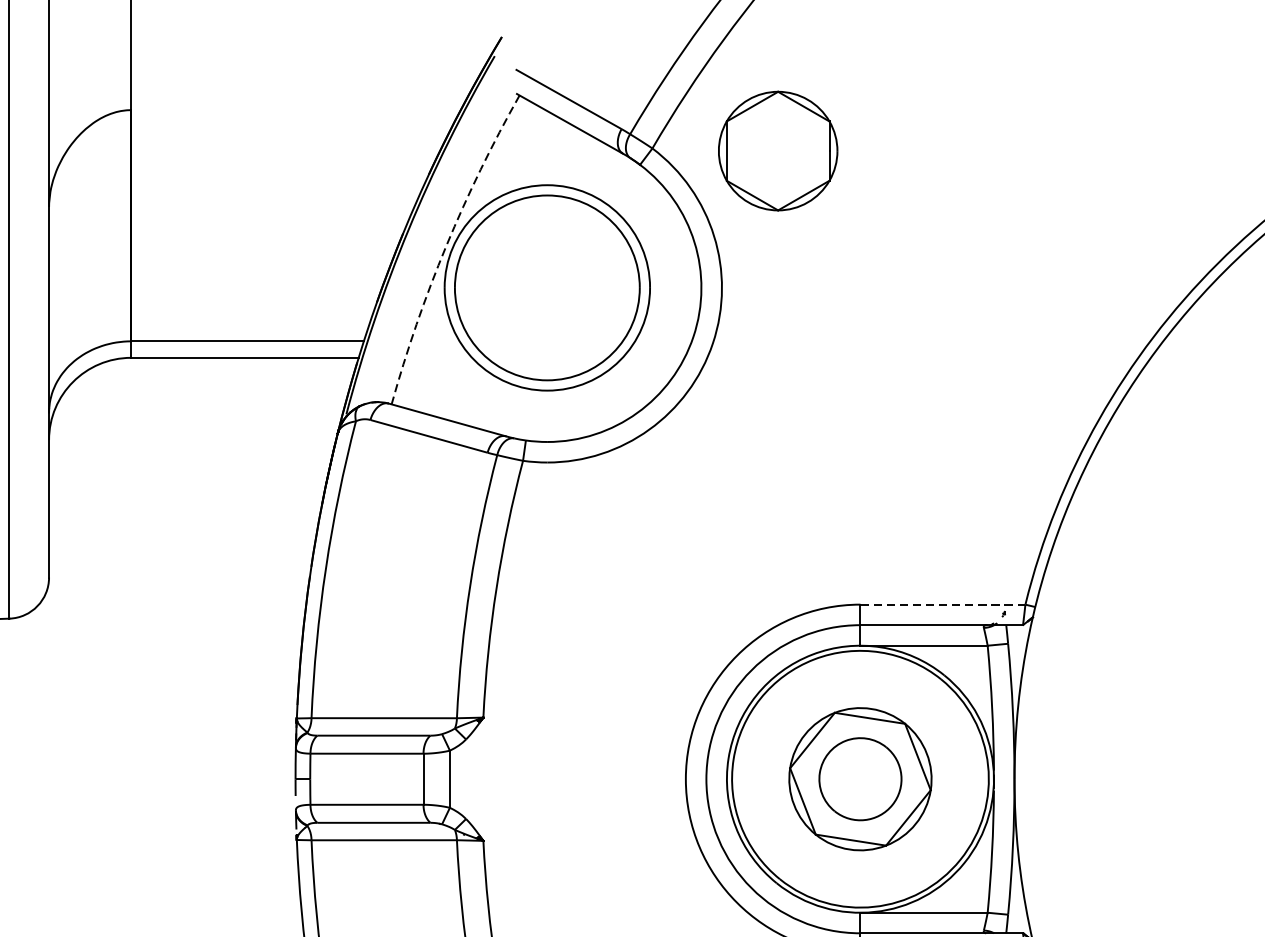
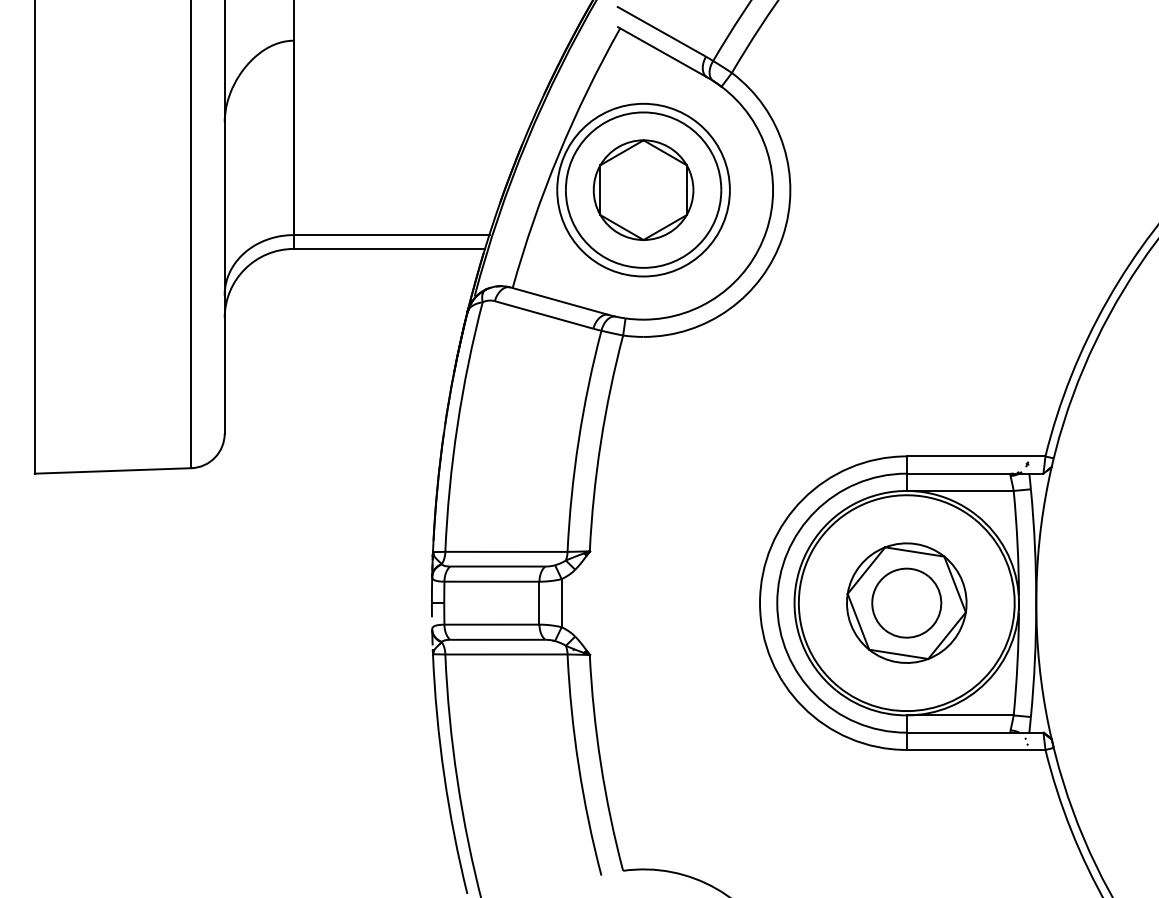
part: (778, 151) -> (643, 190), moved
arc: (446, 246) -> (558, 155), dashed -> solid
line: (943, 604) -> (976, 456), dashed -> solid

